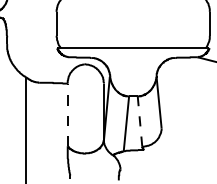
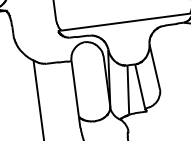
line: (67, 114) -> (74, 88), dashed -> solid
line: (139, 121) -> (139, 86), dashed -> solid

